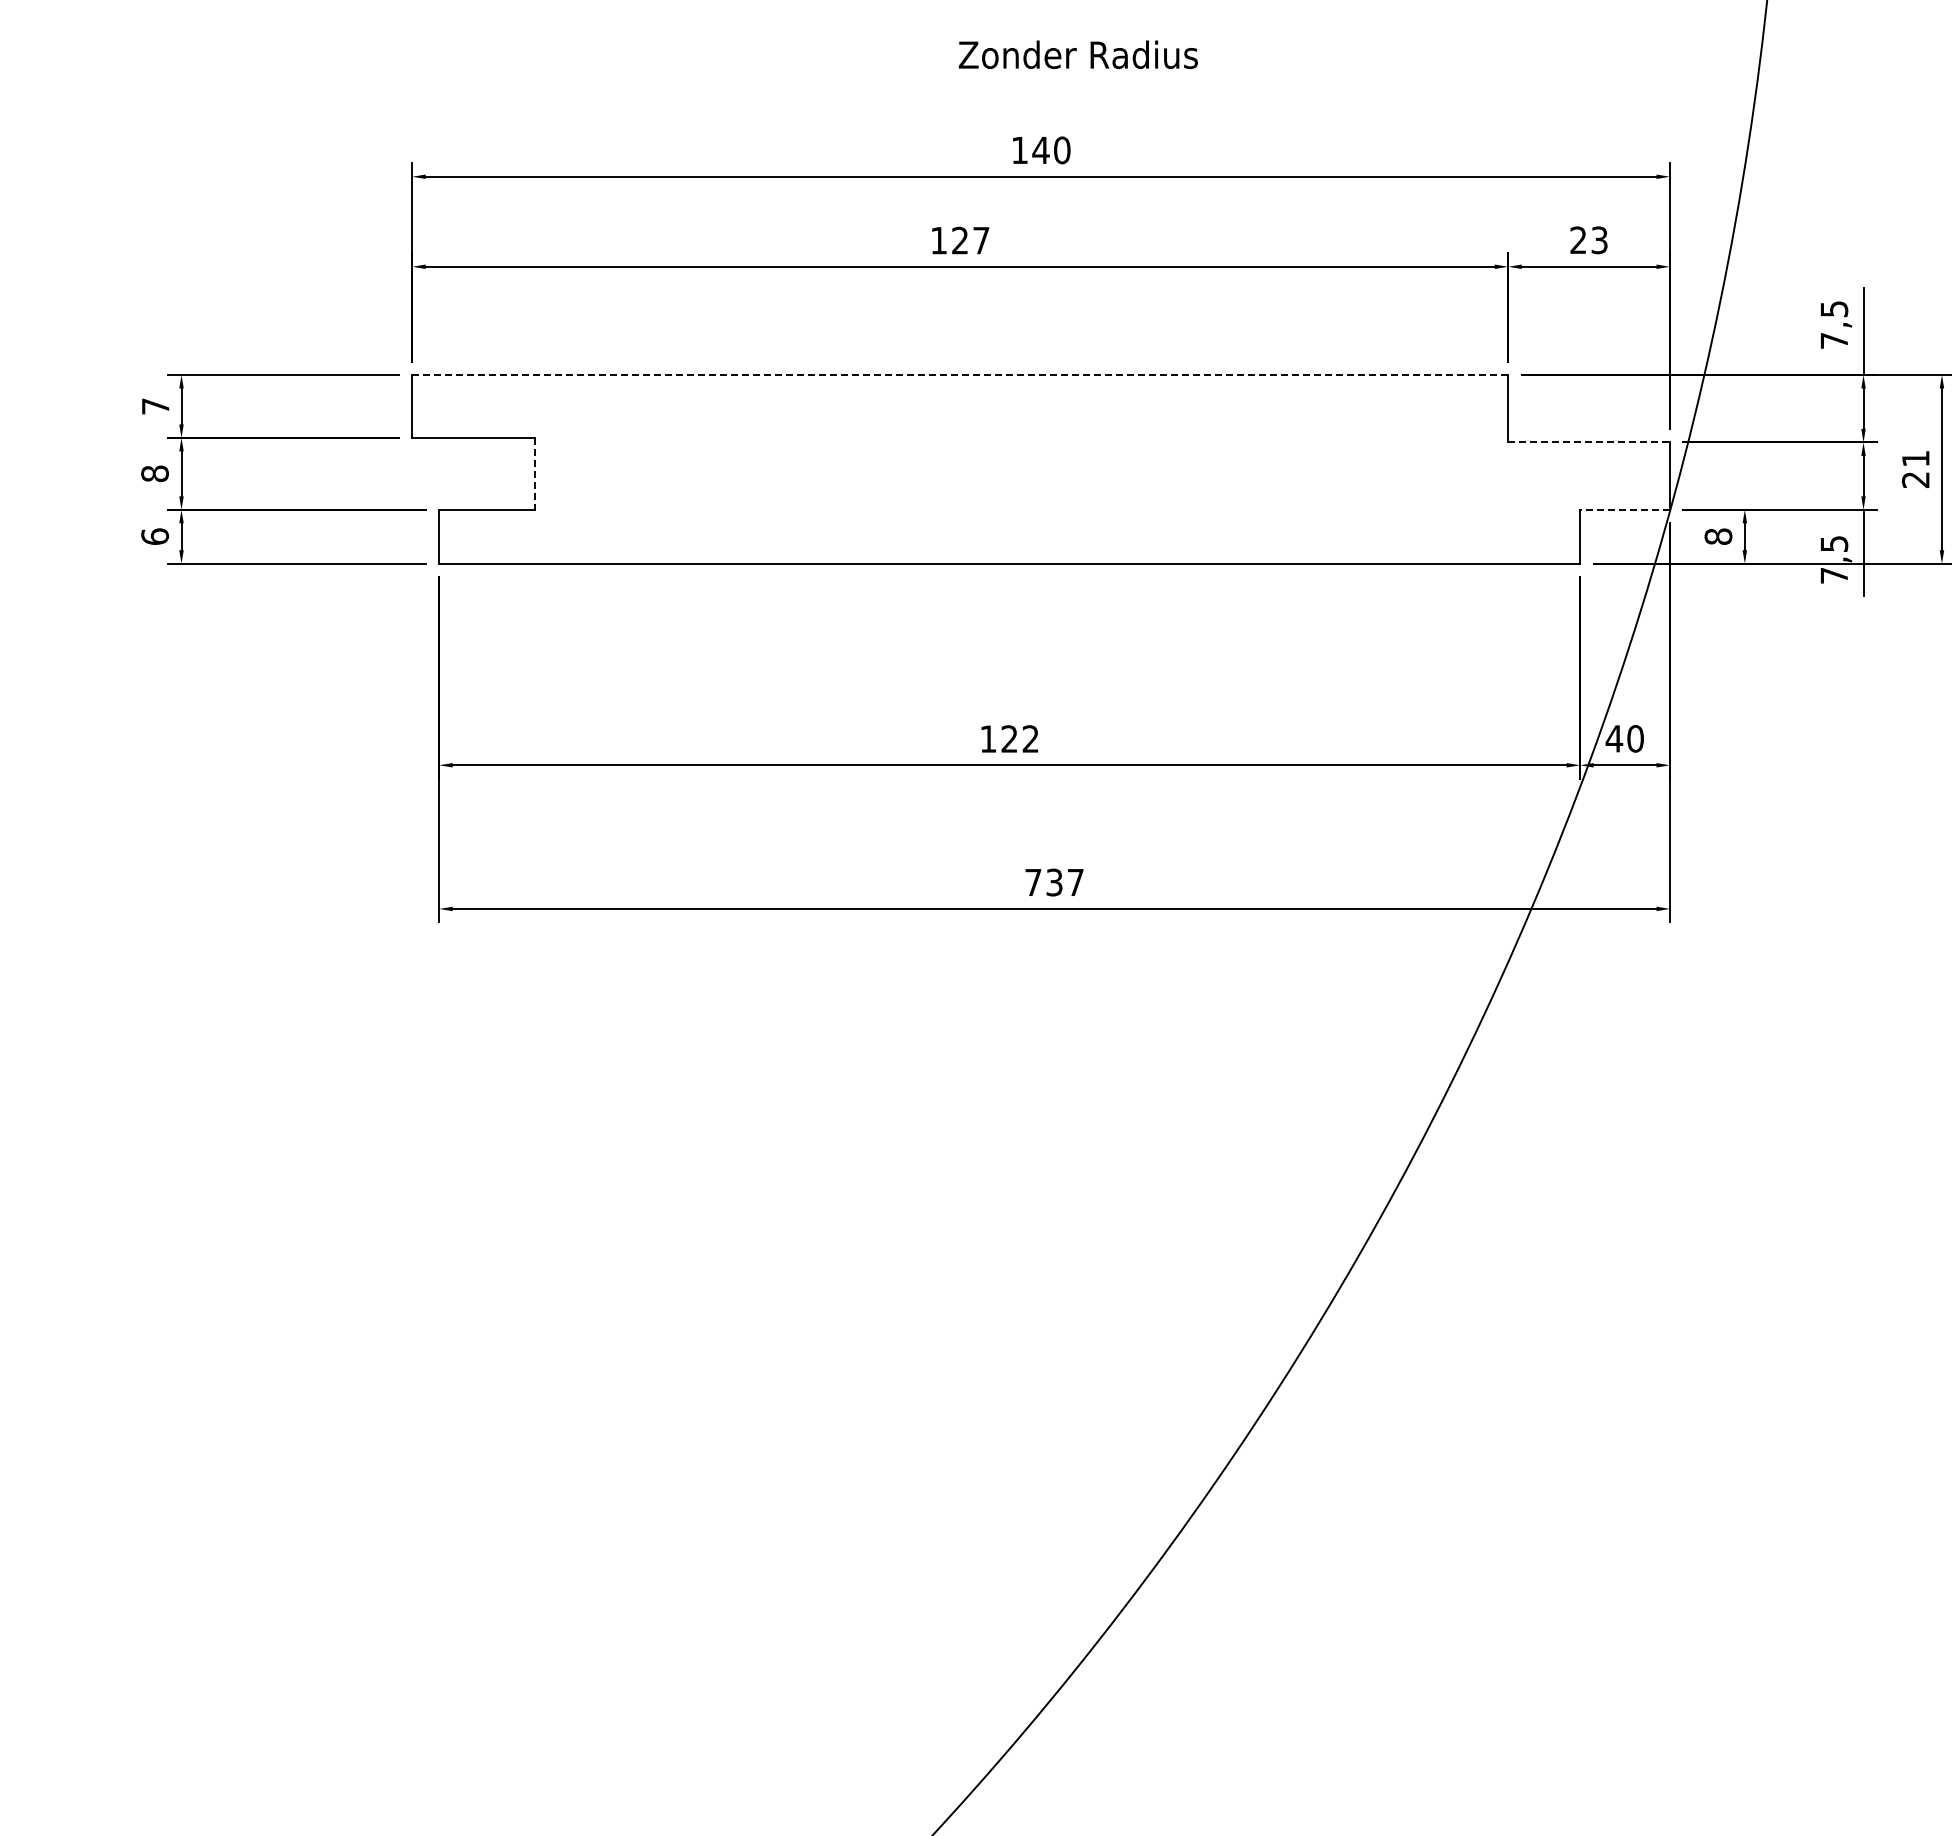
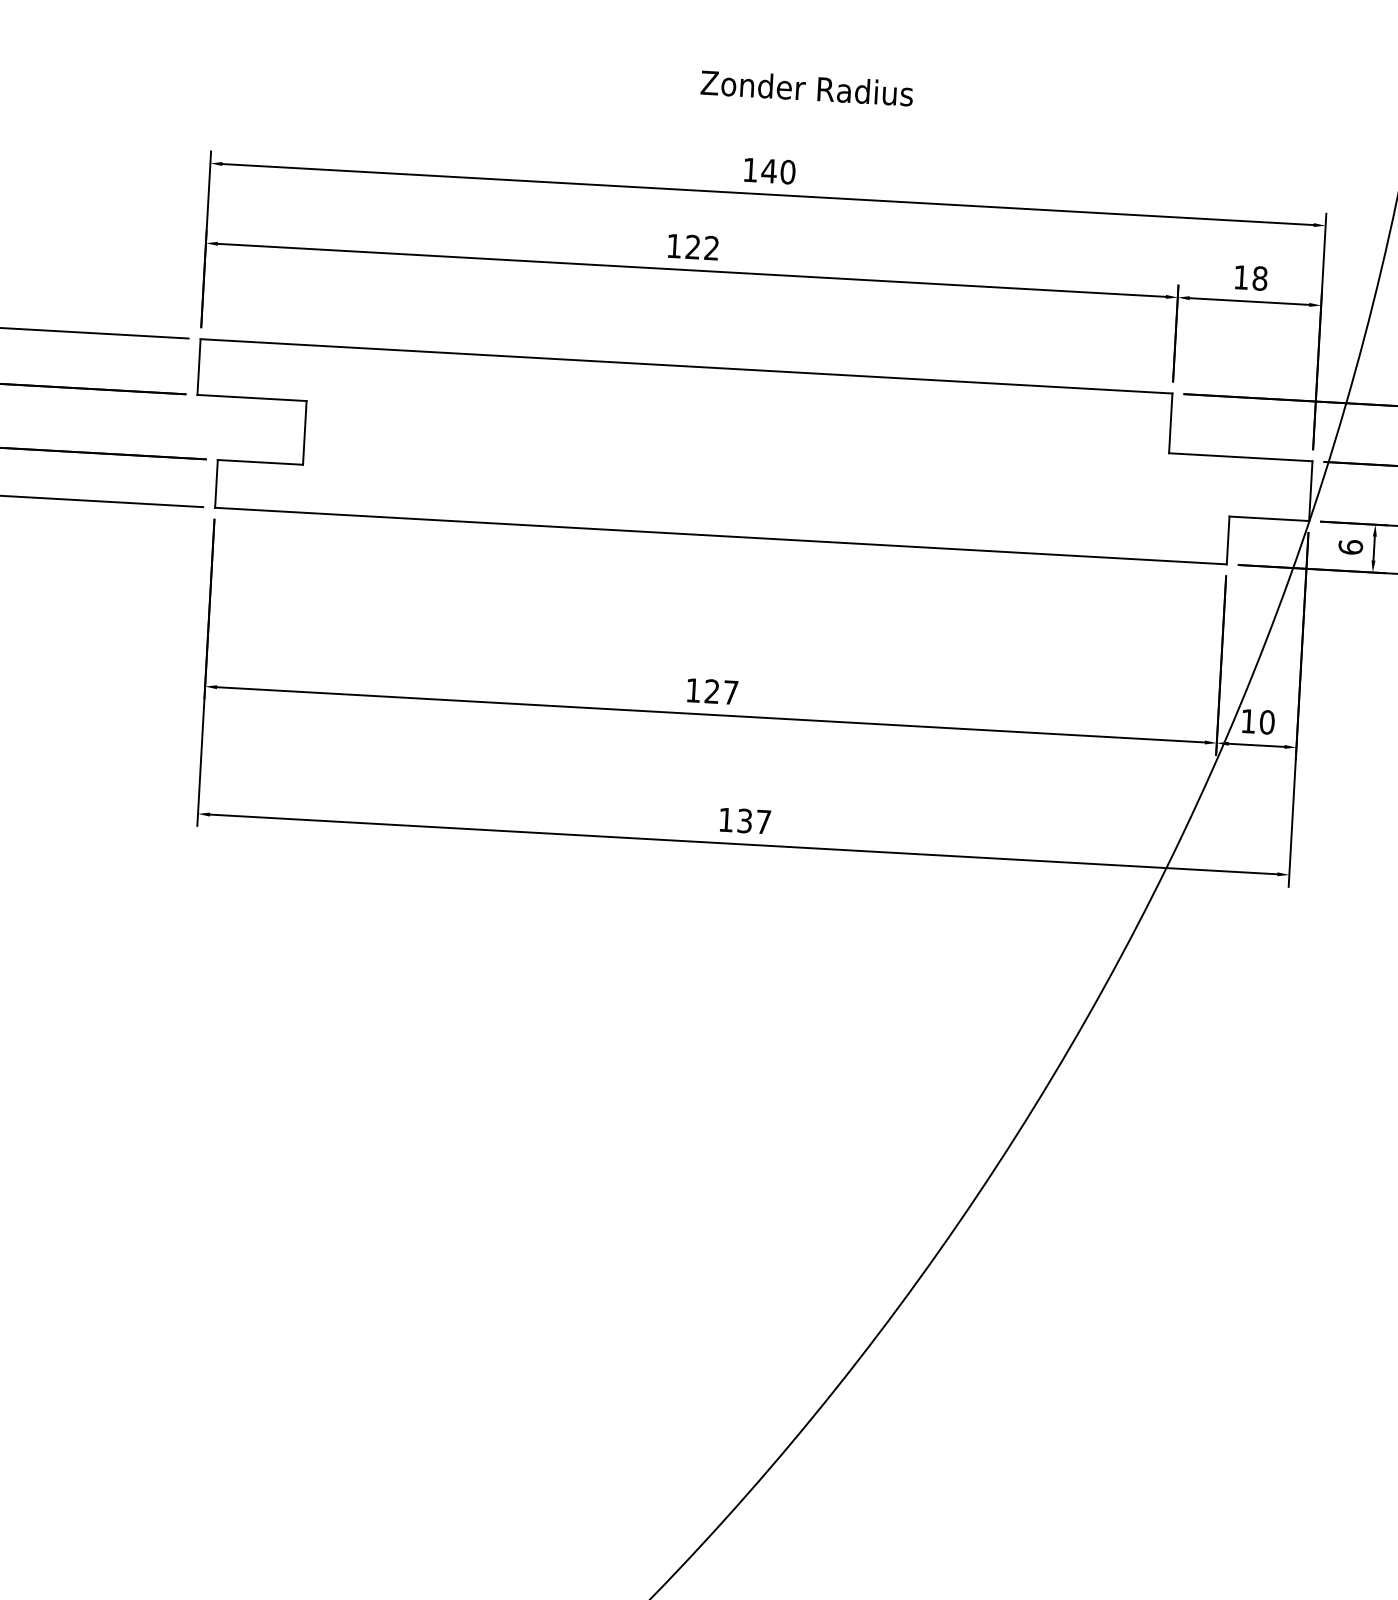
text: (981, 240) -> (711, 248), 127 -> 122
text: (1588, 240) -> (1250, 278), 23 -> 18
line: (960, 375) -> (686, 366), dashed -> solid
line: (1589, 442) -> (1241, 457), dashed -> solid
line: (535, 473) -> (304, 432), dashed -> solid
line: (1625, 509) -> (1269, 518), dashed -> solid
text: (1718, 536) -> (1350, 547), 8 -> 6
text: (1030, 738) -> (730, 692), 122 -> 127
text: (1614, 738) -> (1248, 721), 40 -> 10
text: (1033, 882) -> (726, 819), 737 -> 137

